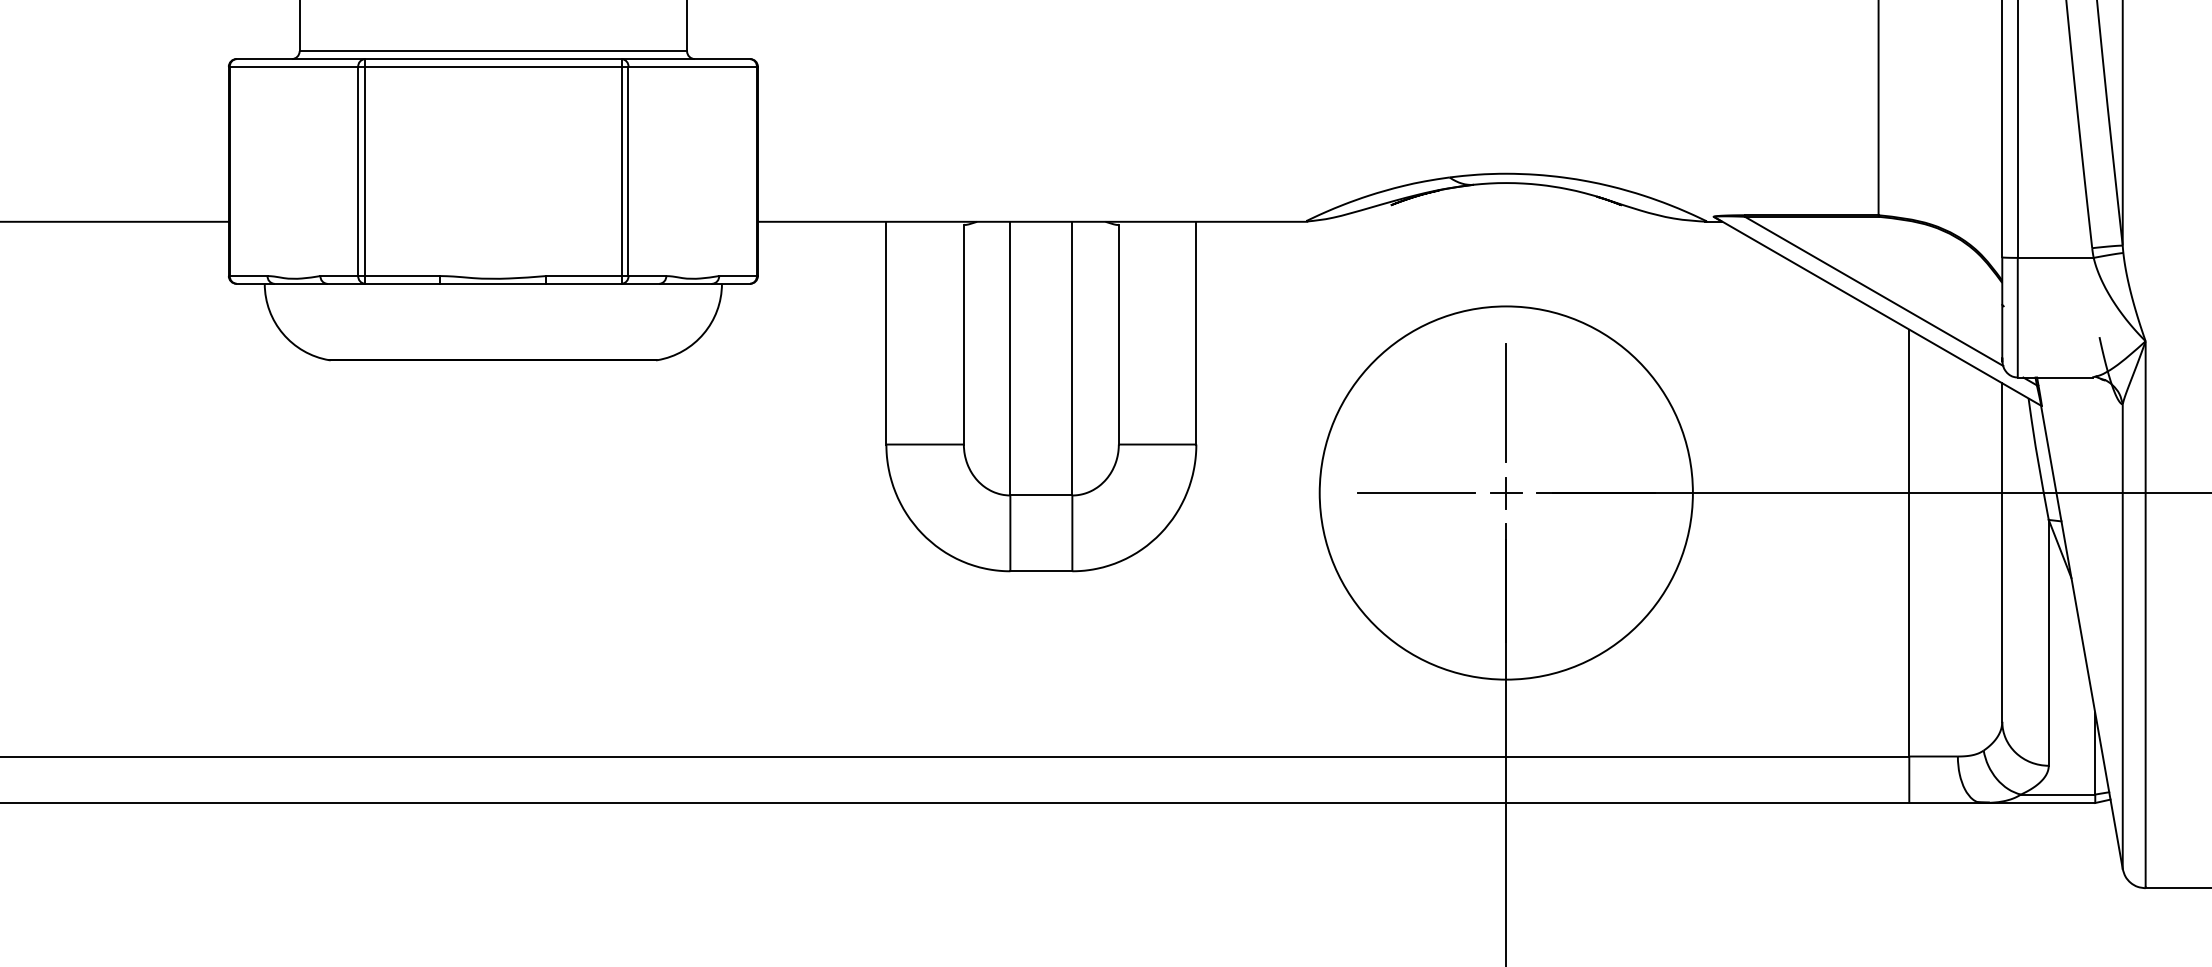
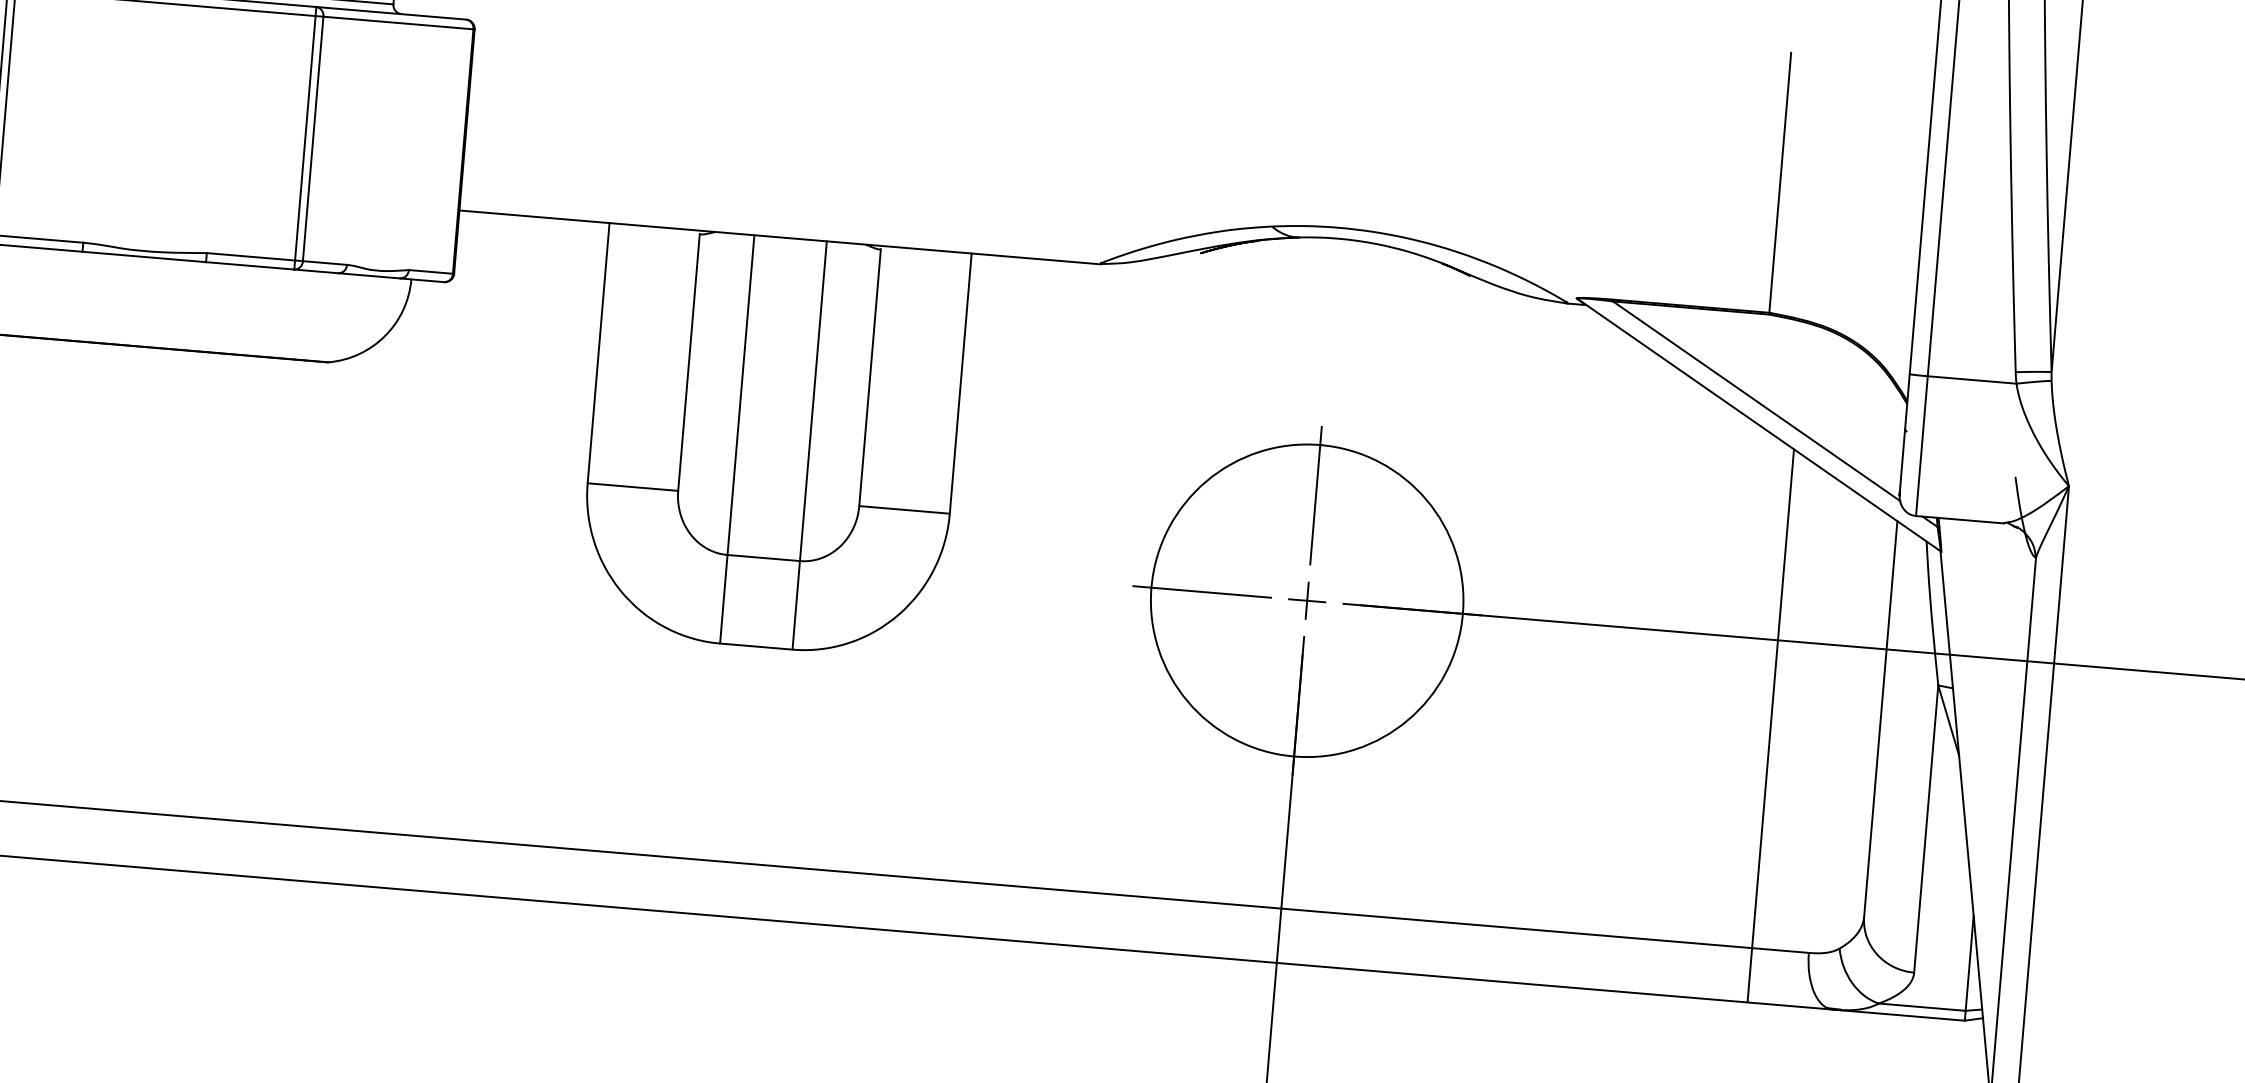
circle: (1506, 492) -> (1307, 600), size x0.71

